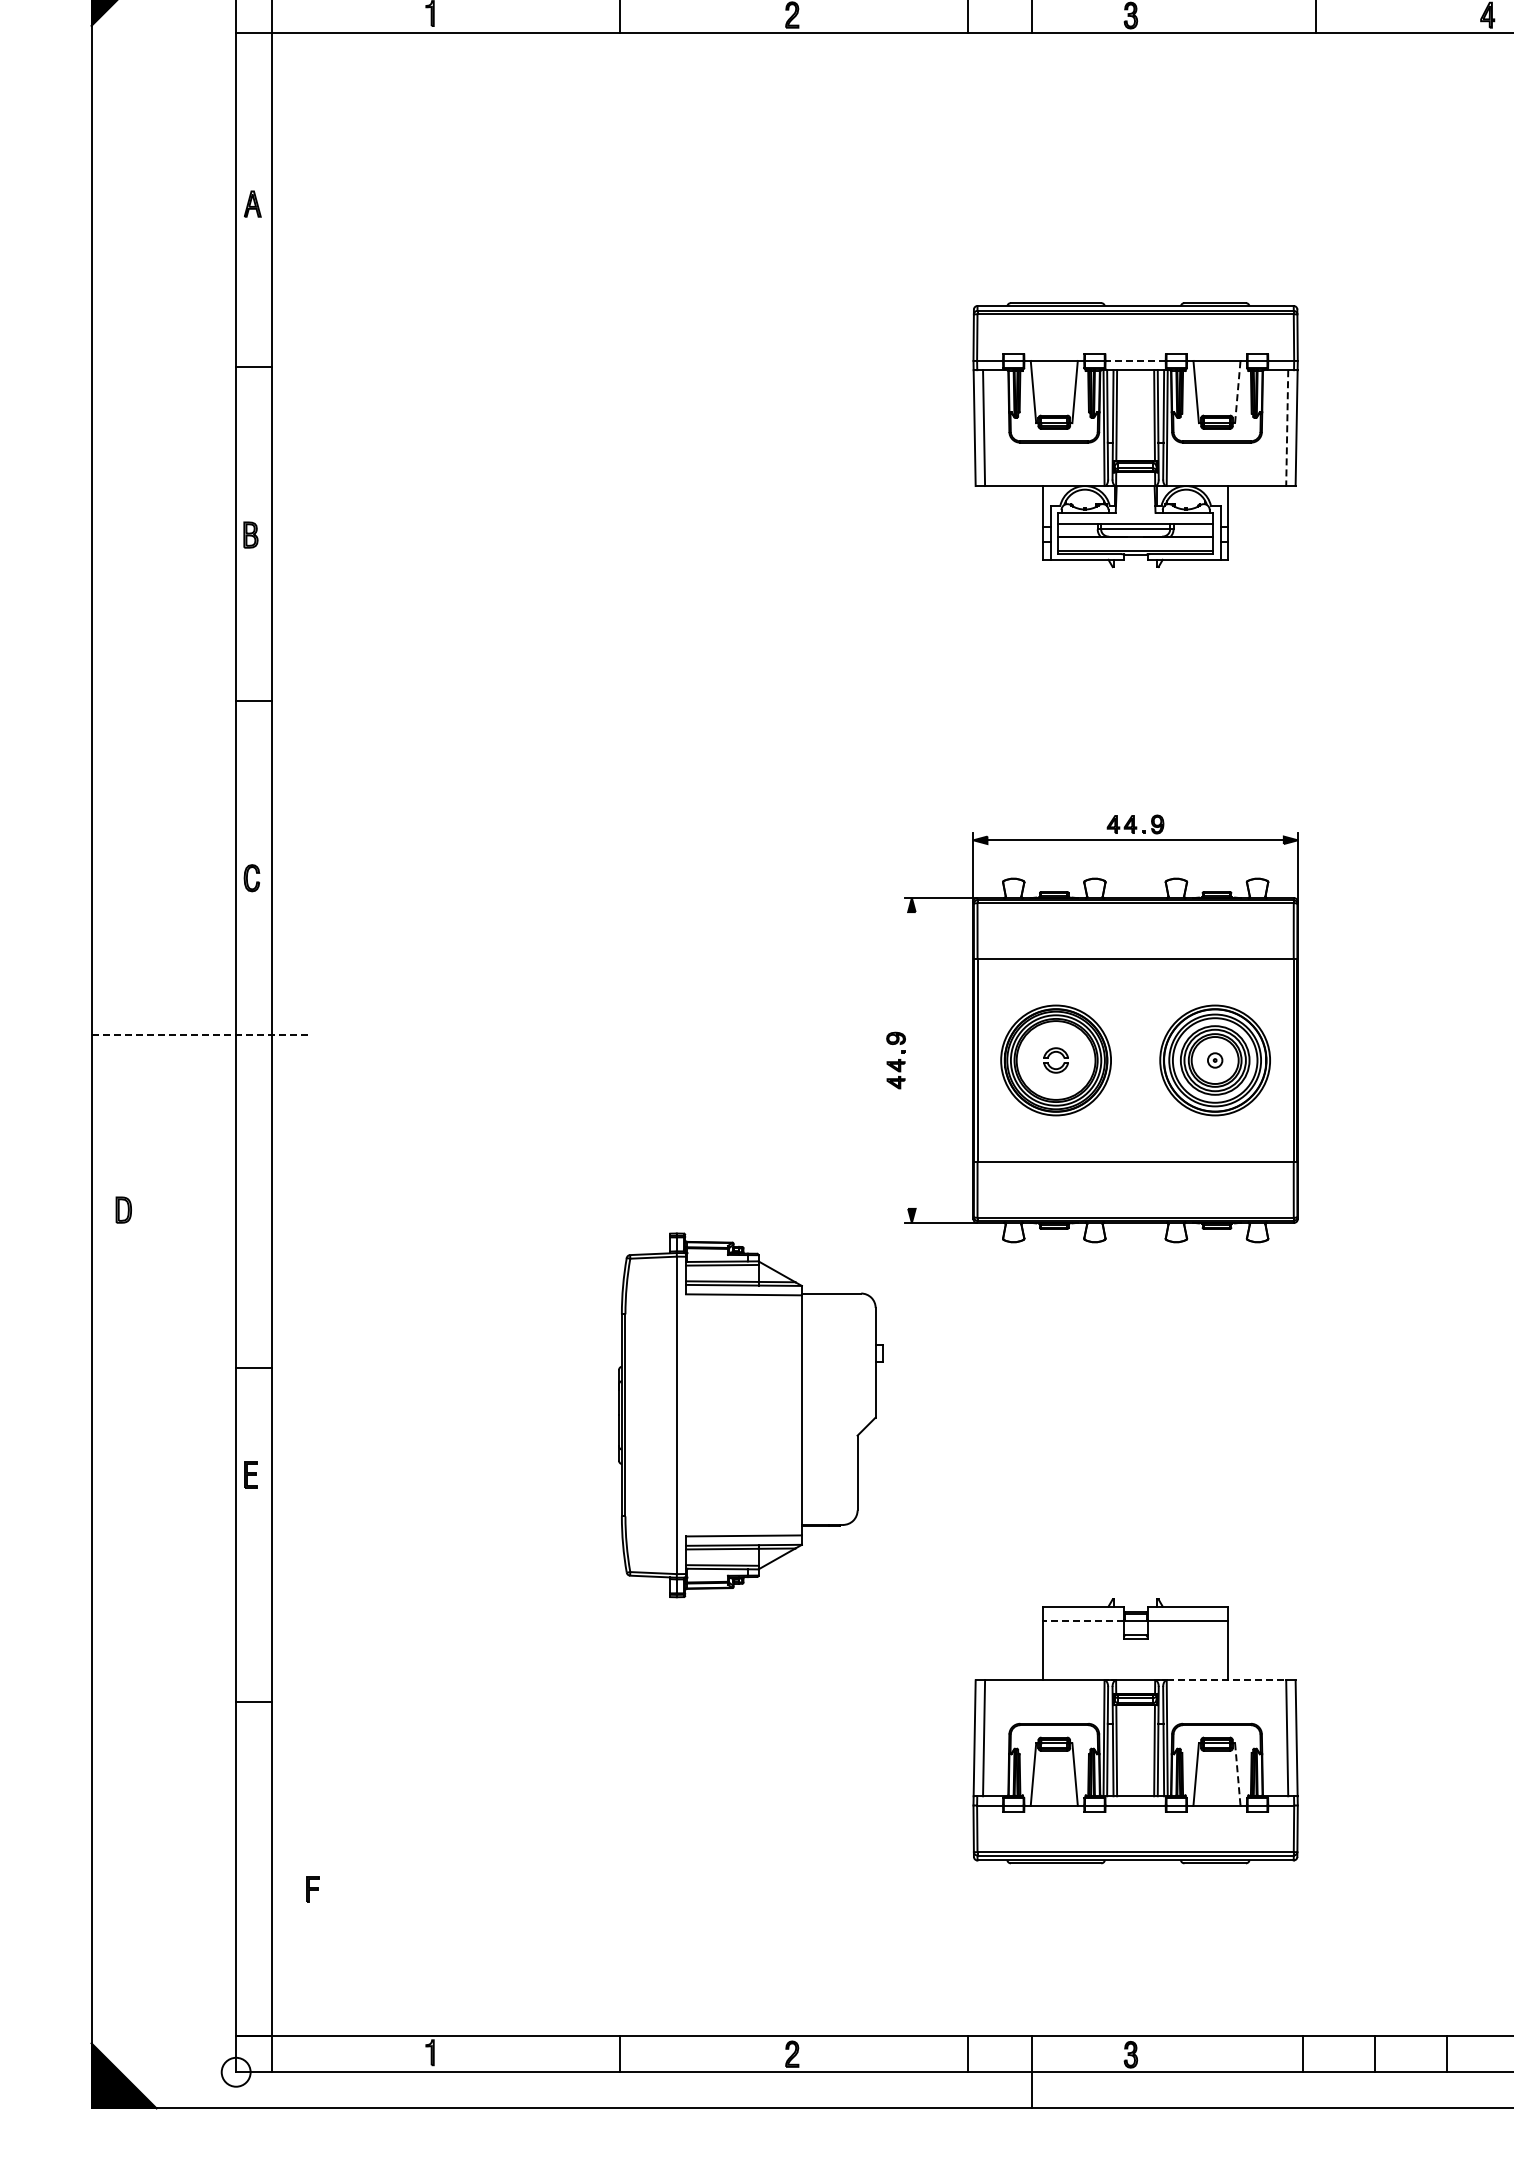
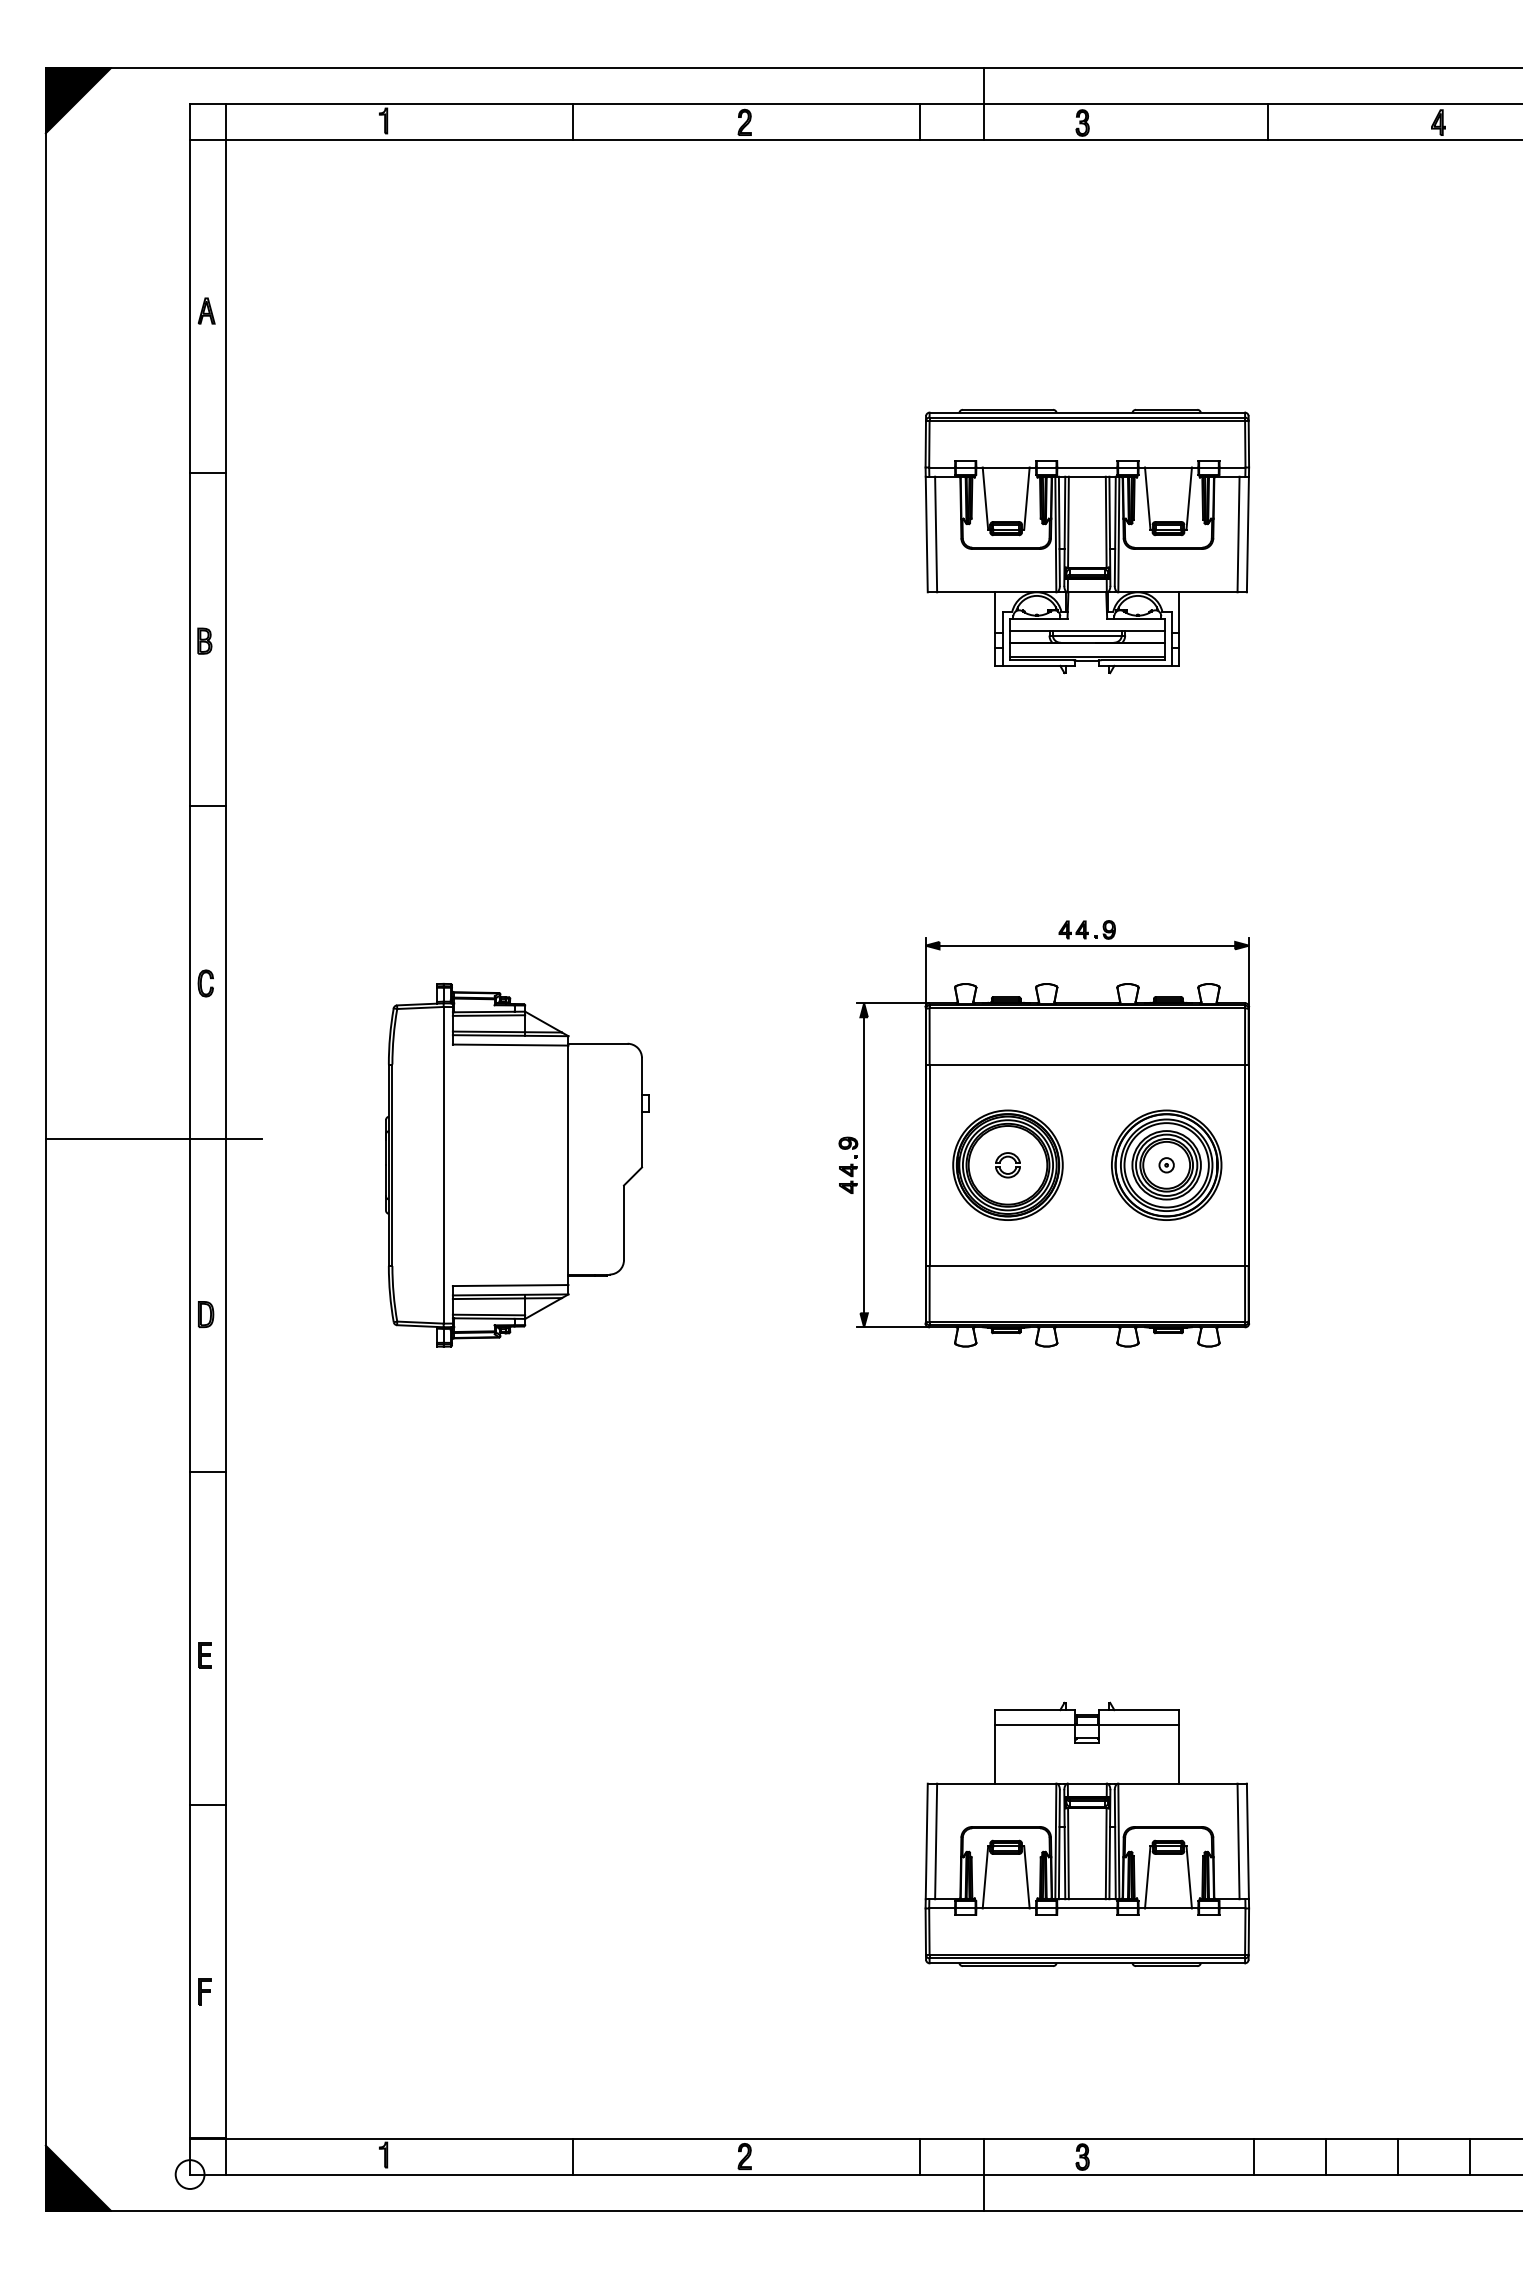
line: (1134, 360) -> (1086, 467), dashed -> solid
line: (1238, 392) -> (1189, 498), dashed -> solid
line: (1287, 428) -> (1238, 534), dashed -> solid
line: (200, 1034) -> (154, 1139), dashed -> solid
line: (912, 1060) -> (864, 1165), added
part: (124, 1210) -> (206, 1314), moved
part: (750, 1414) -> (517, 1164), moved
part: (250, 1474) -> (204, 1655), moved
line: (1082, 1621) -> (1034, 1724), dashed -> solid
line: (1226, 1680) -> (1177, 1783), dashed -> solid
line: (1238, 1774) -> (1189, 1877), dashed -> solid
part: (312, 1888) -> (204, 1991), moved

